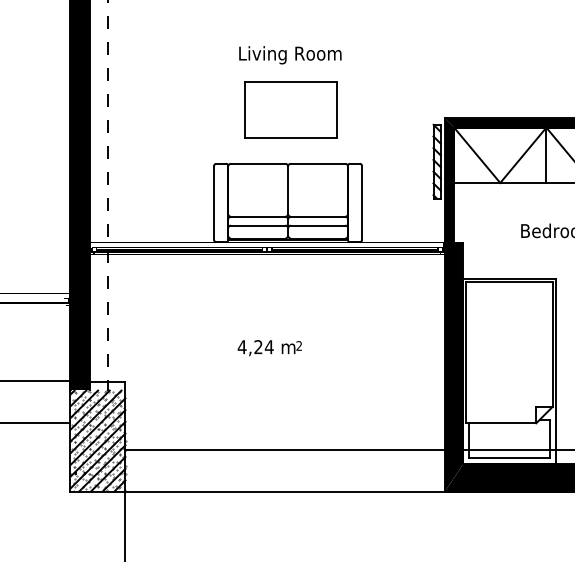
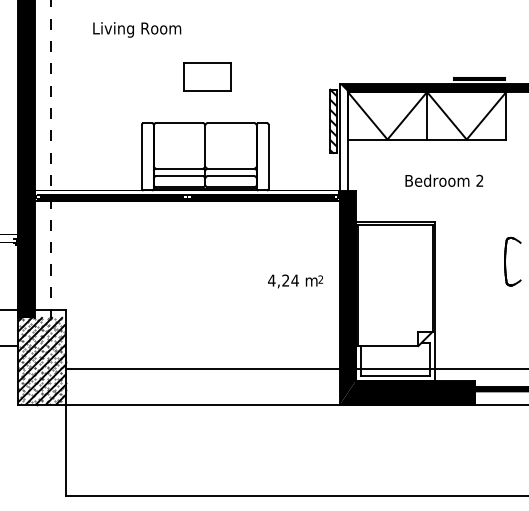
text: (290, 54) -> (137, 29), moved
part: (290, 109) -> (207, 76), size x0.6
fill: (449, 185) -> (343, 141), removed
text: (269, 348) -> (295, 281), moved

